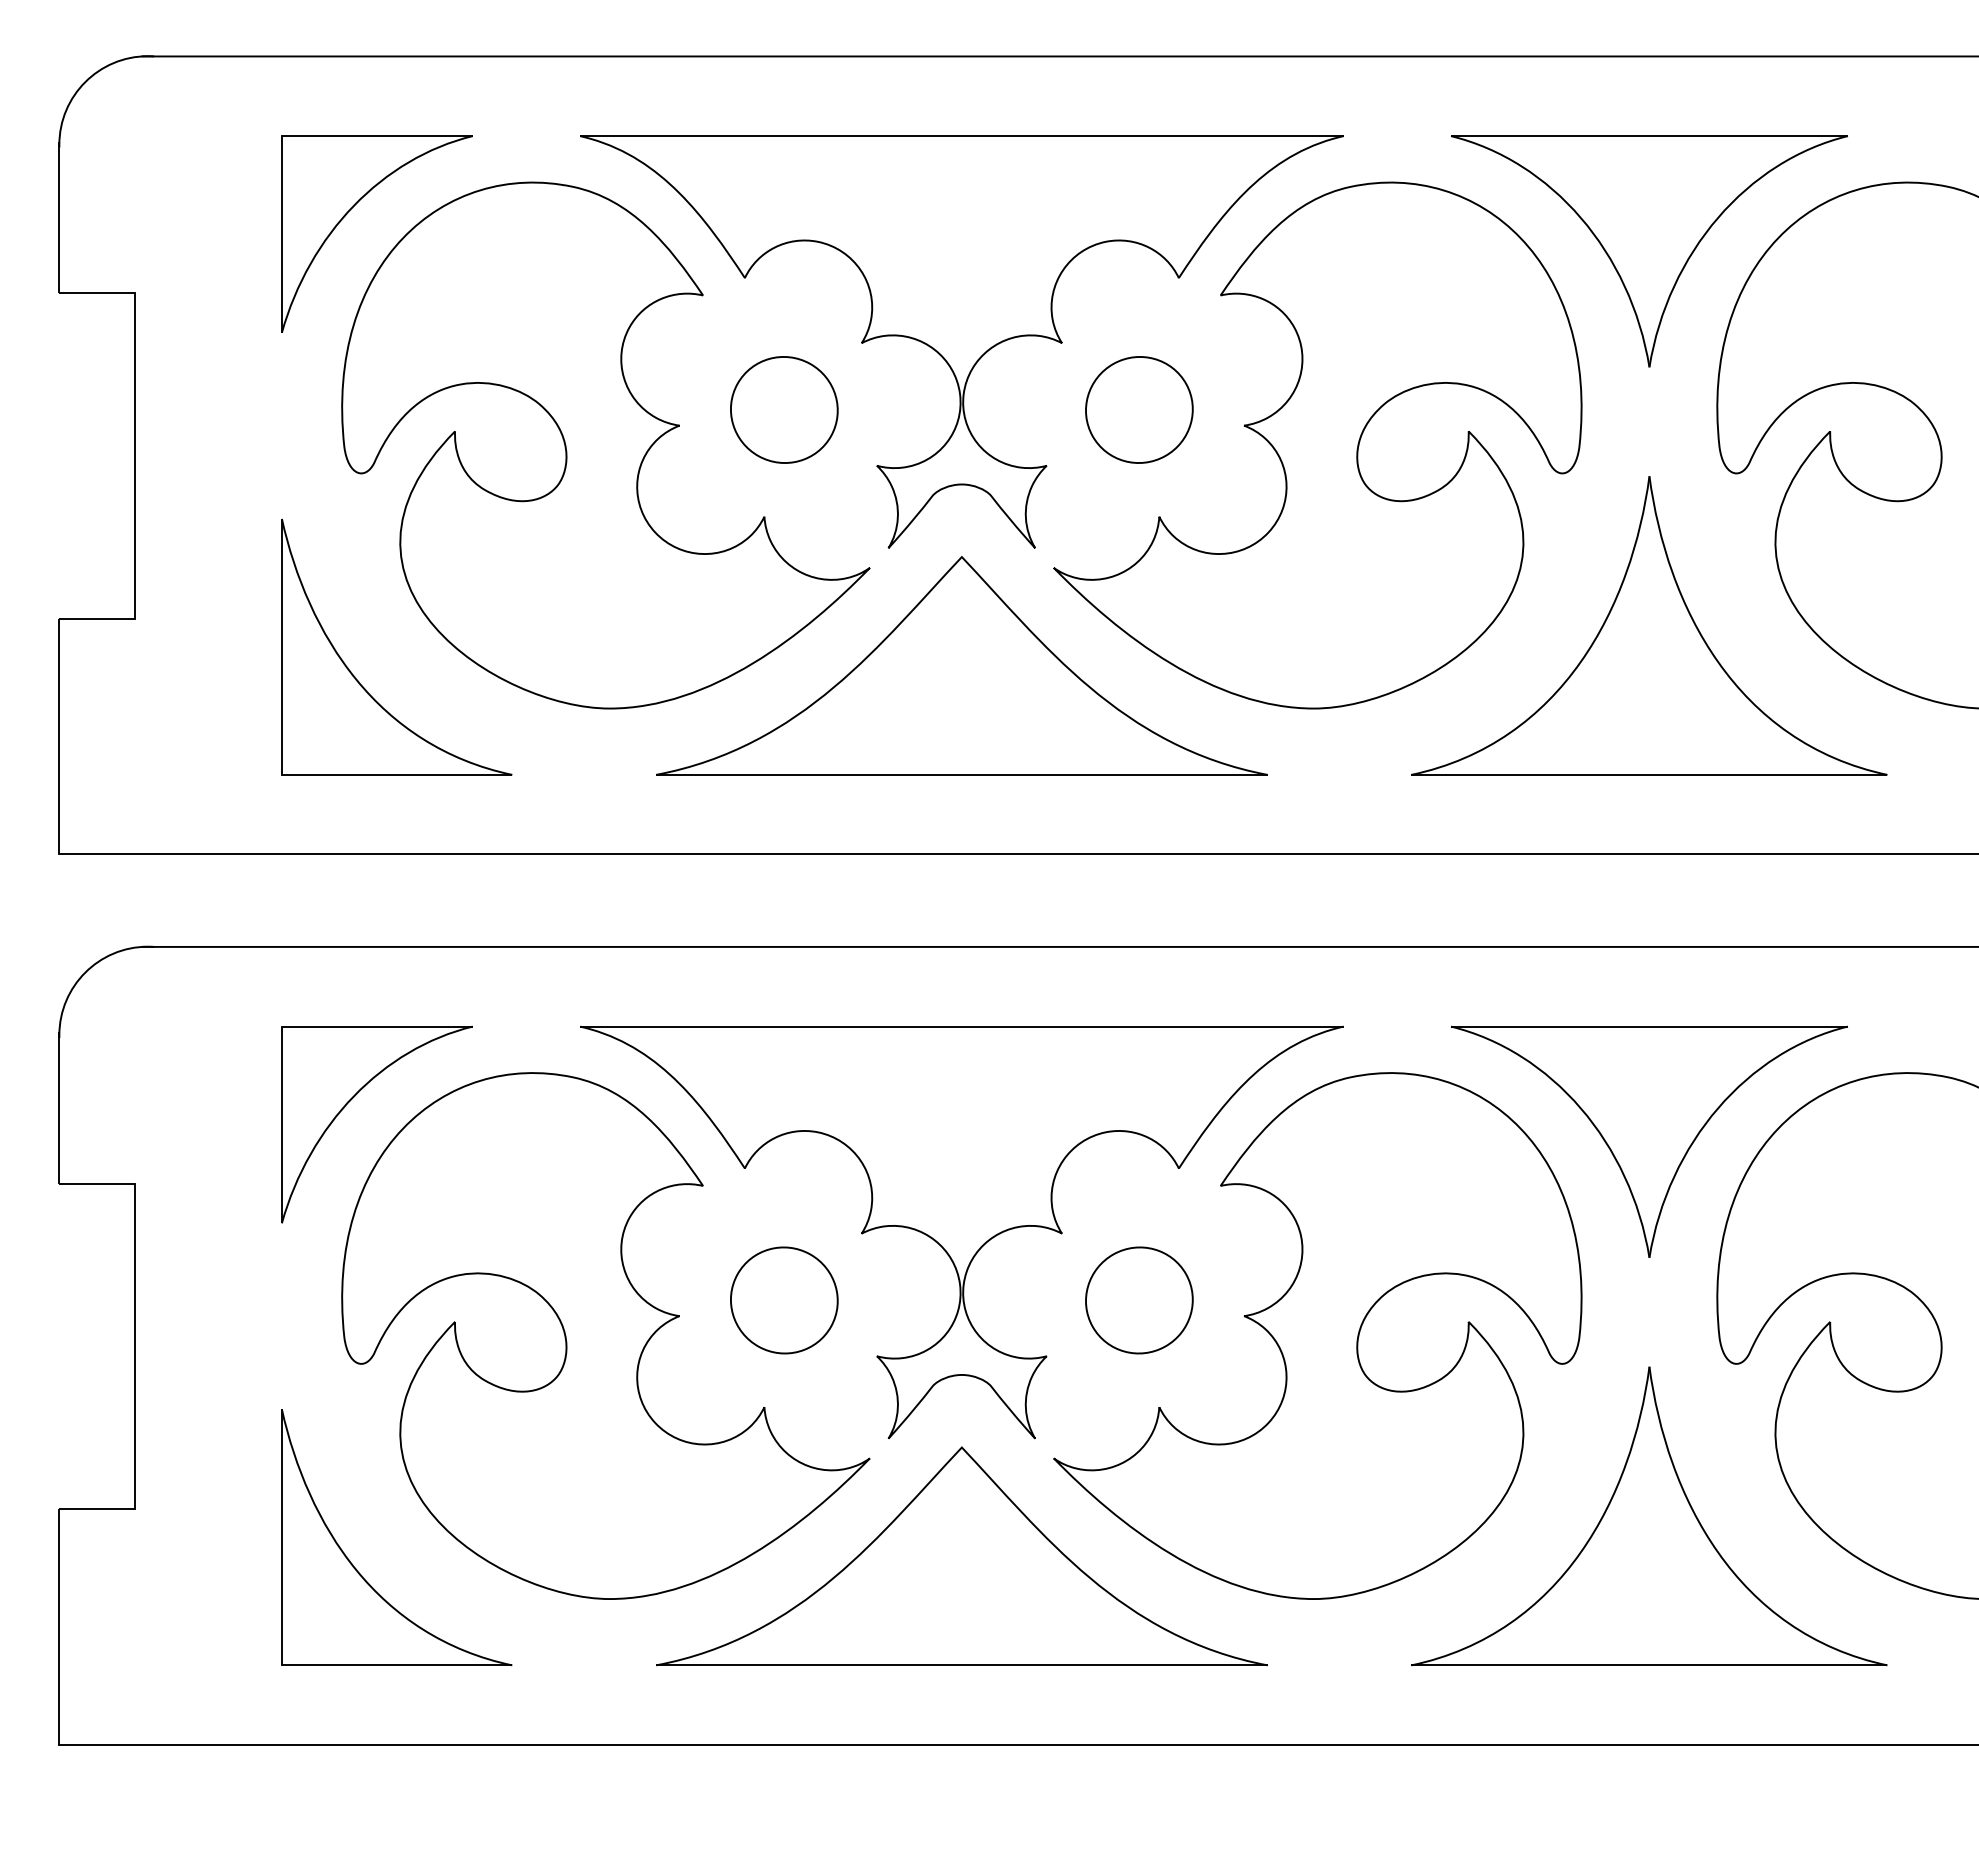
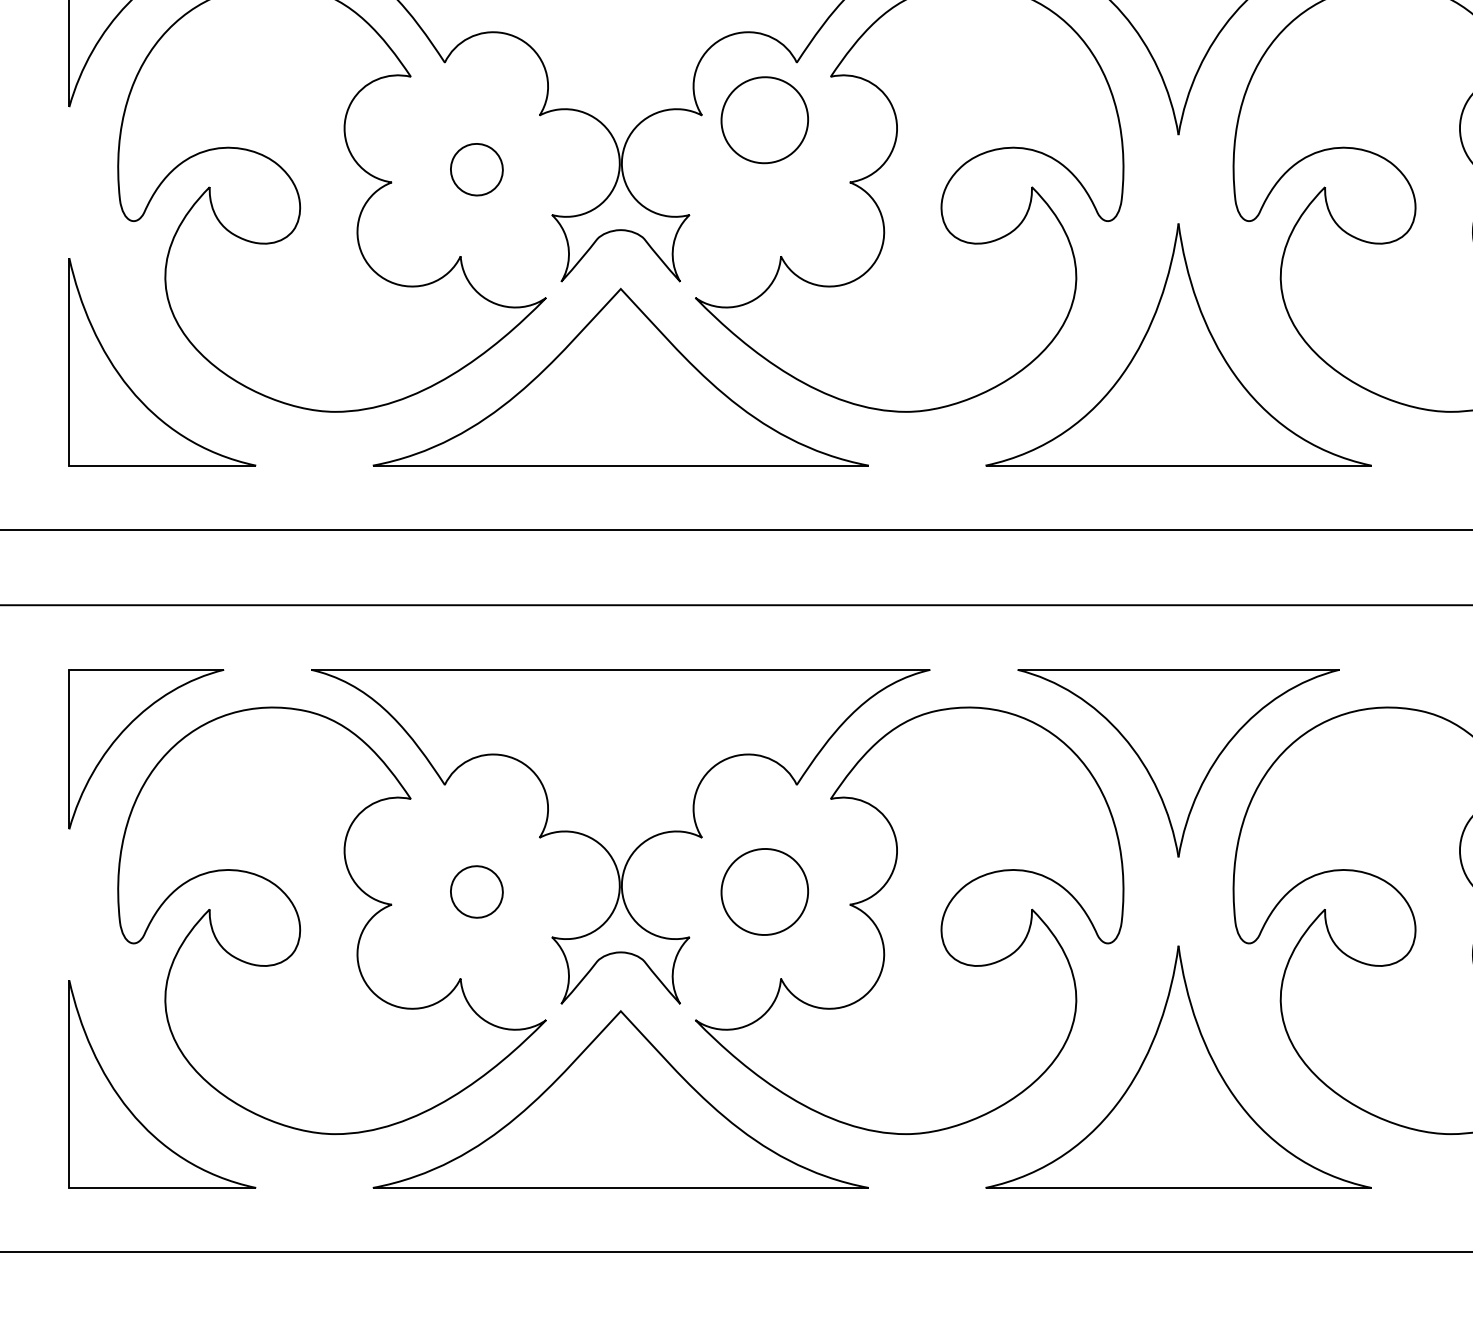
part: (784, 409) -> (476, 169), size x0.6
part: (1139, 409) -> (764, 119), moved
part: (784, 1300) -> (476, 892), size x0.6

